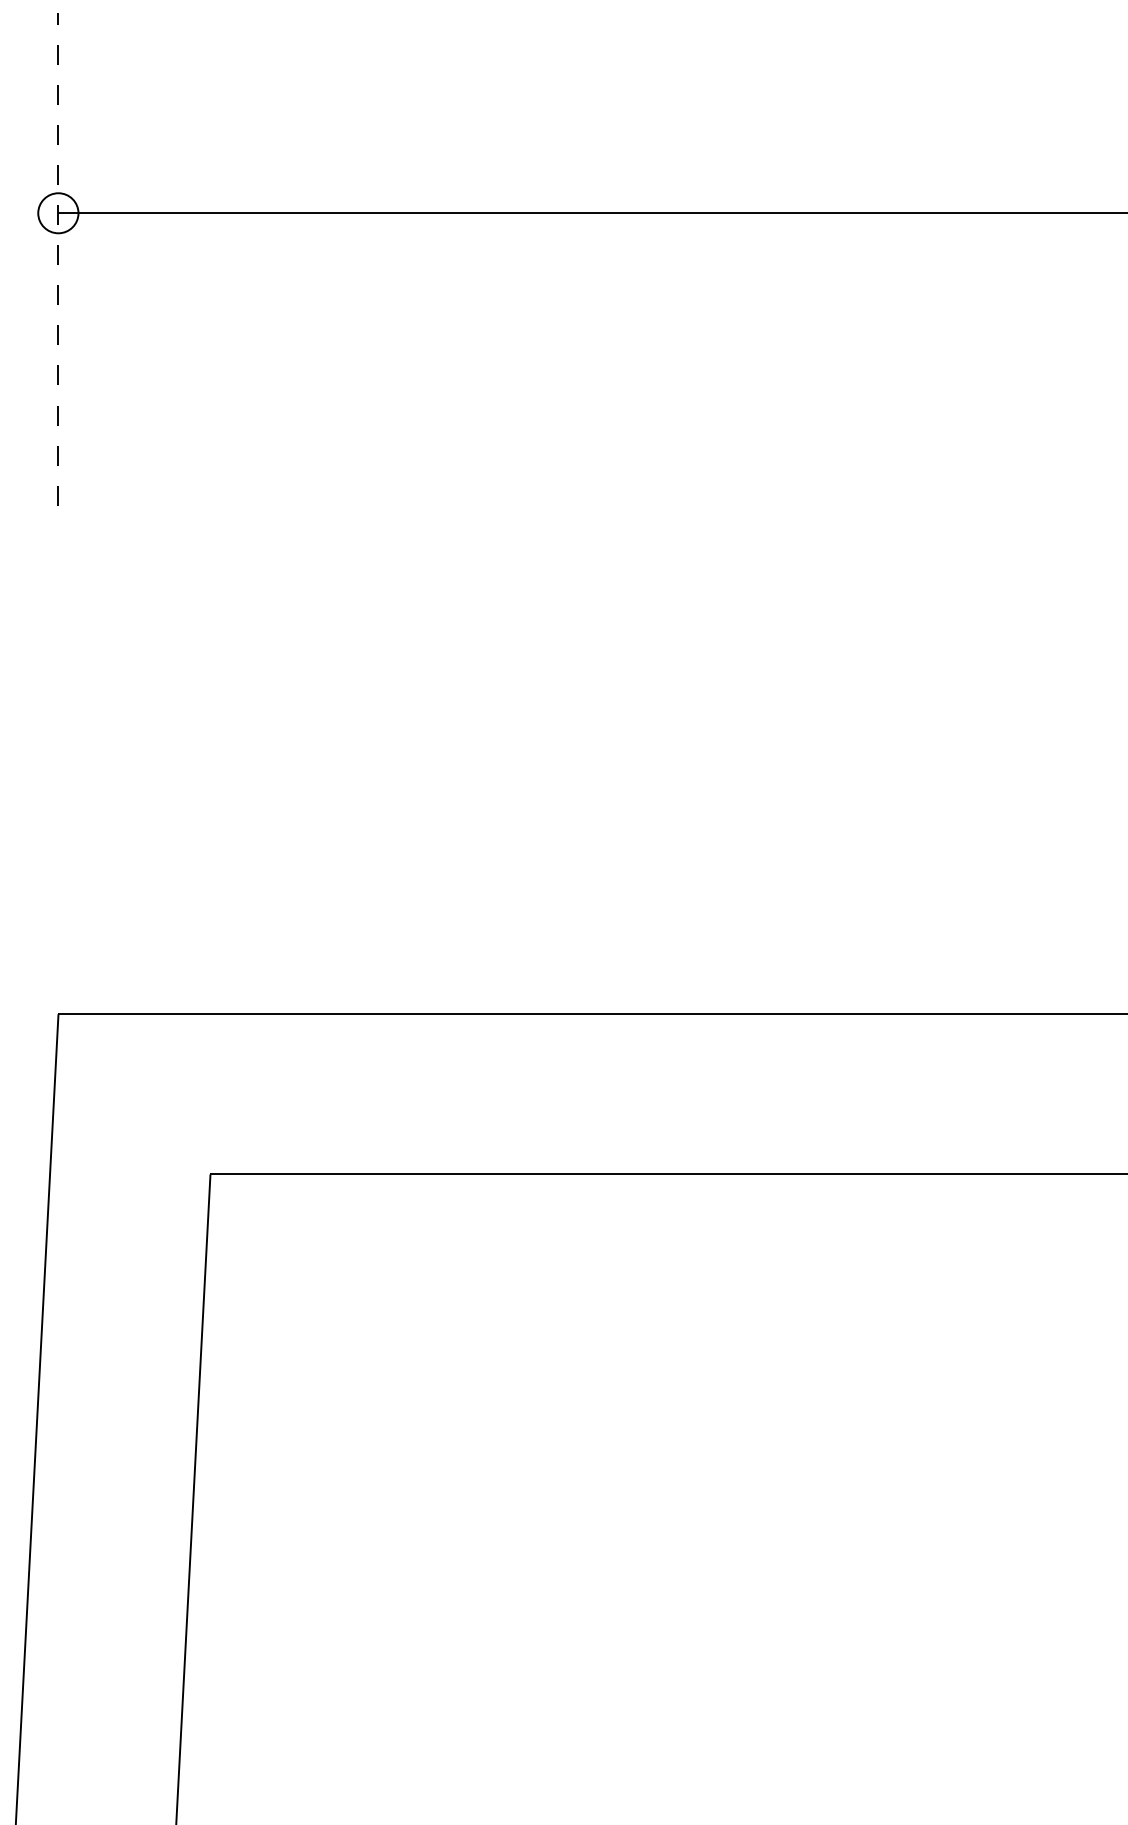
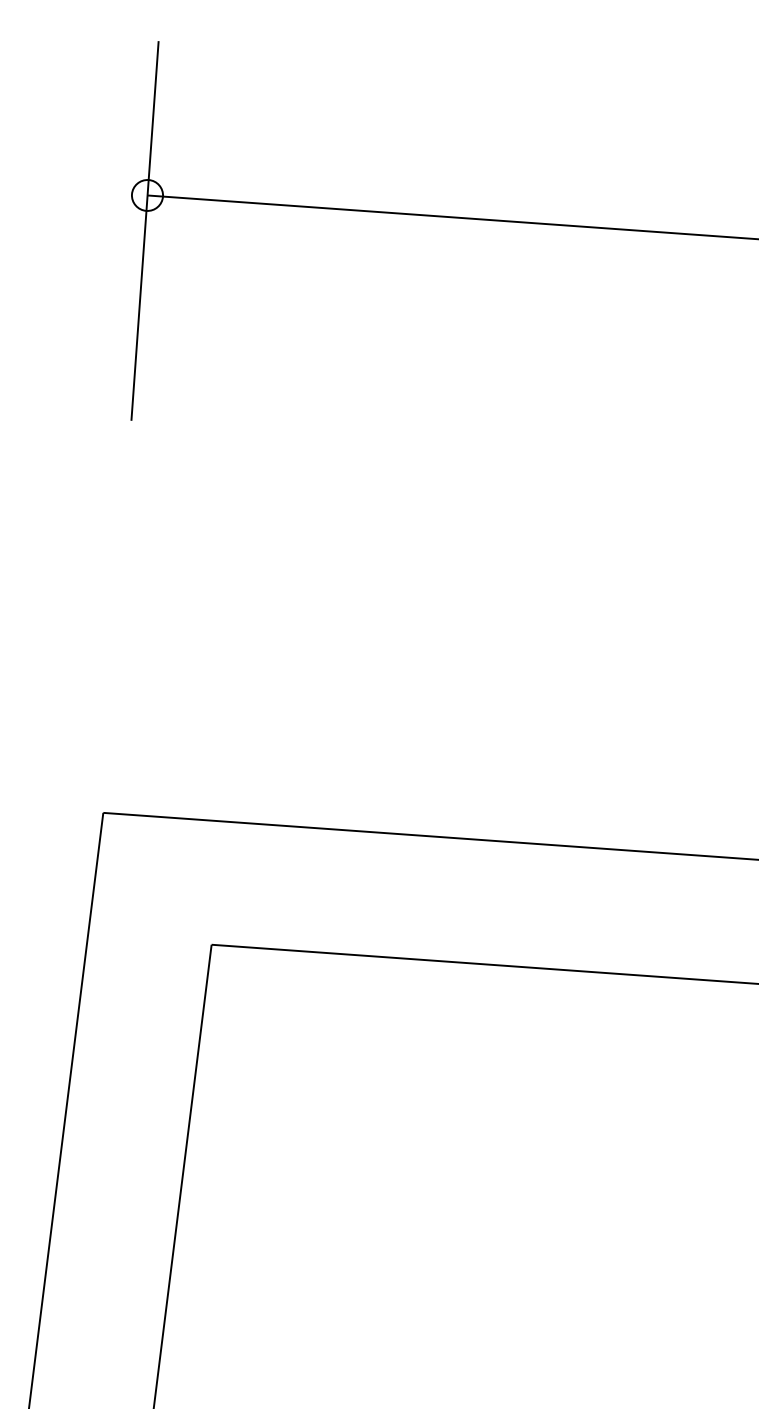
line: (58, 258) -> (145, 230), dashed -> solid

